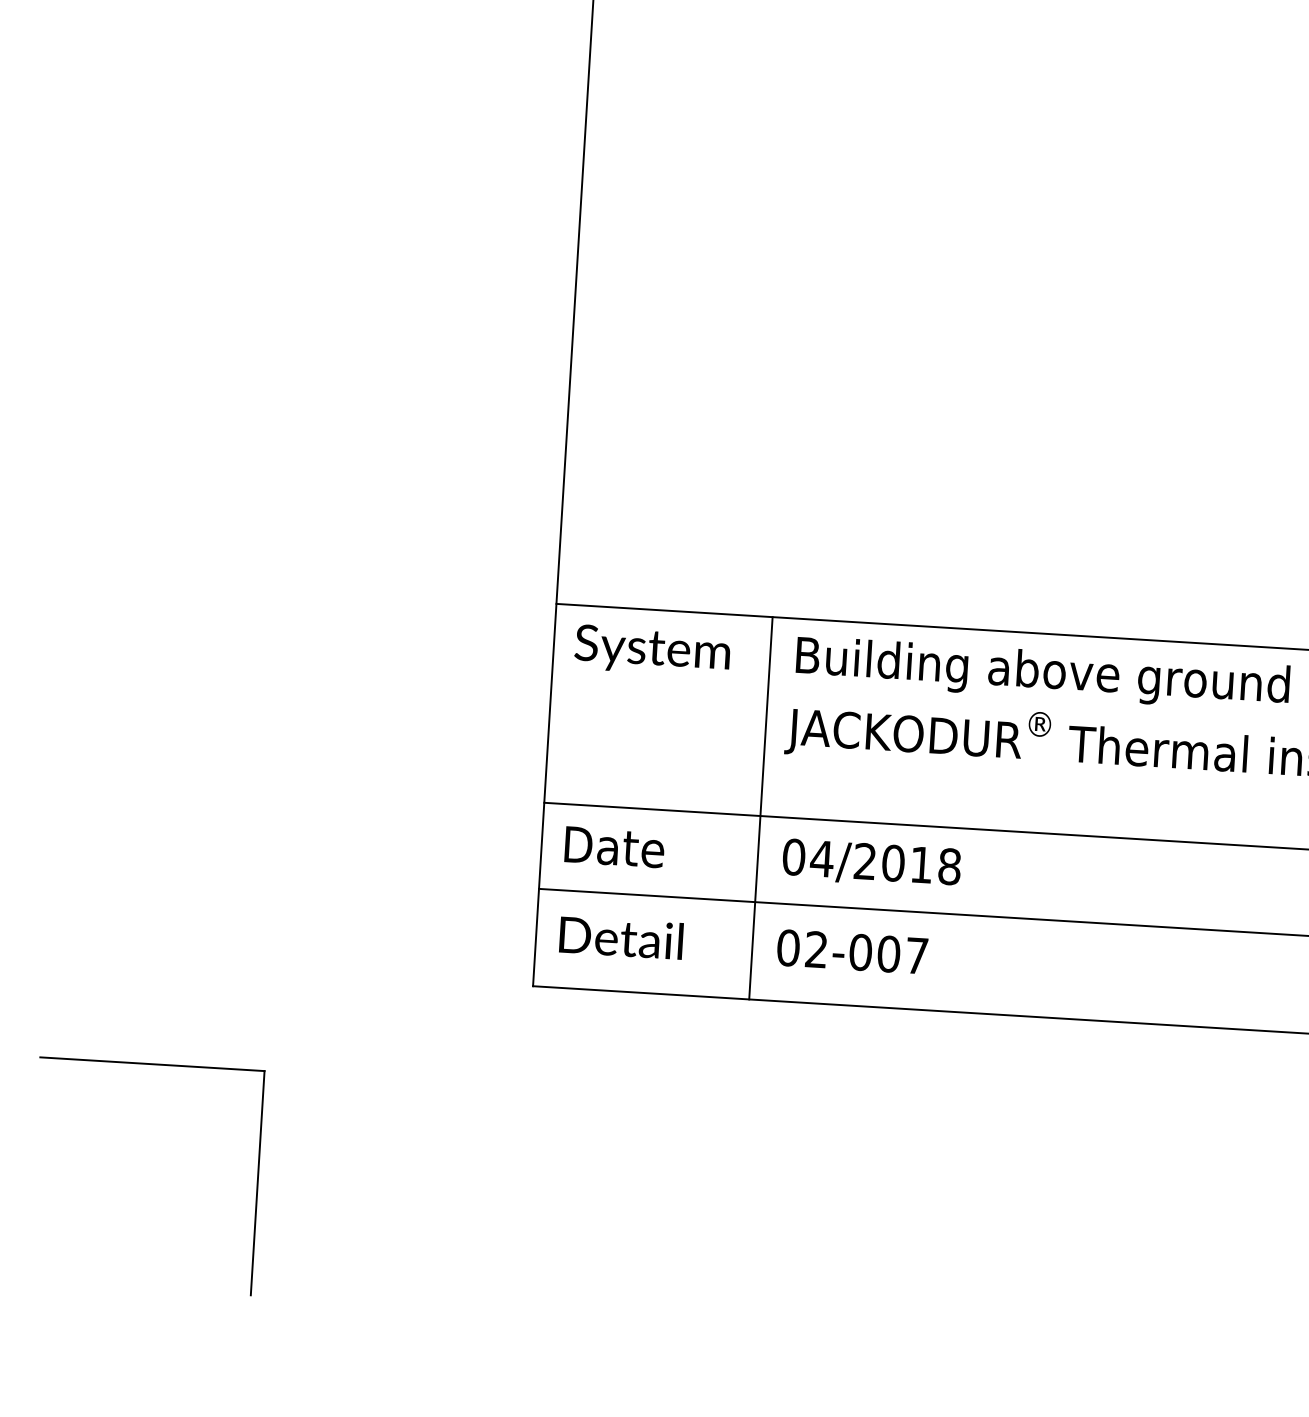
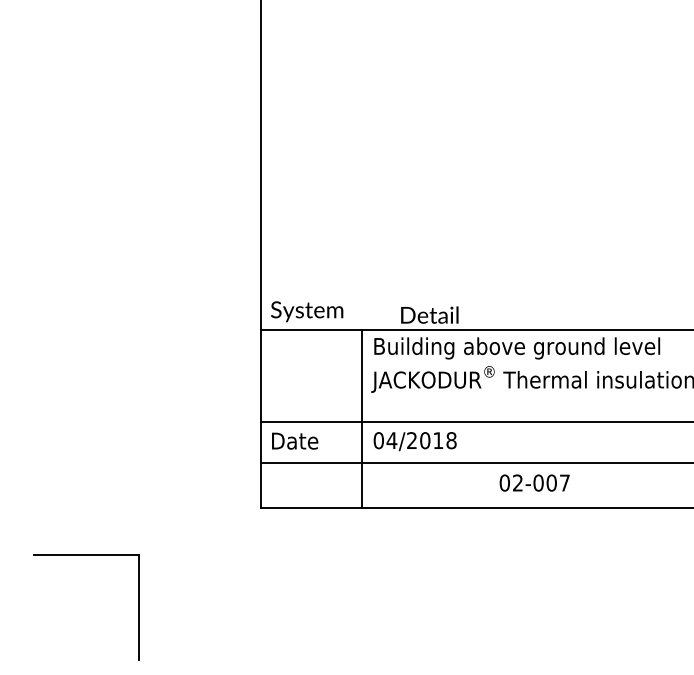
text: (653, 650) -> (307, 311), moved
text: (620, 936) -> (429, 314), moved
text: (852, 950) -> (534, 482), moved

